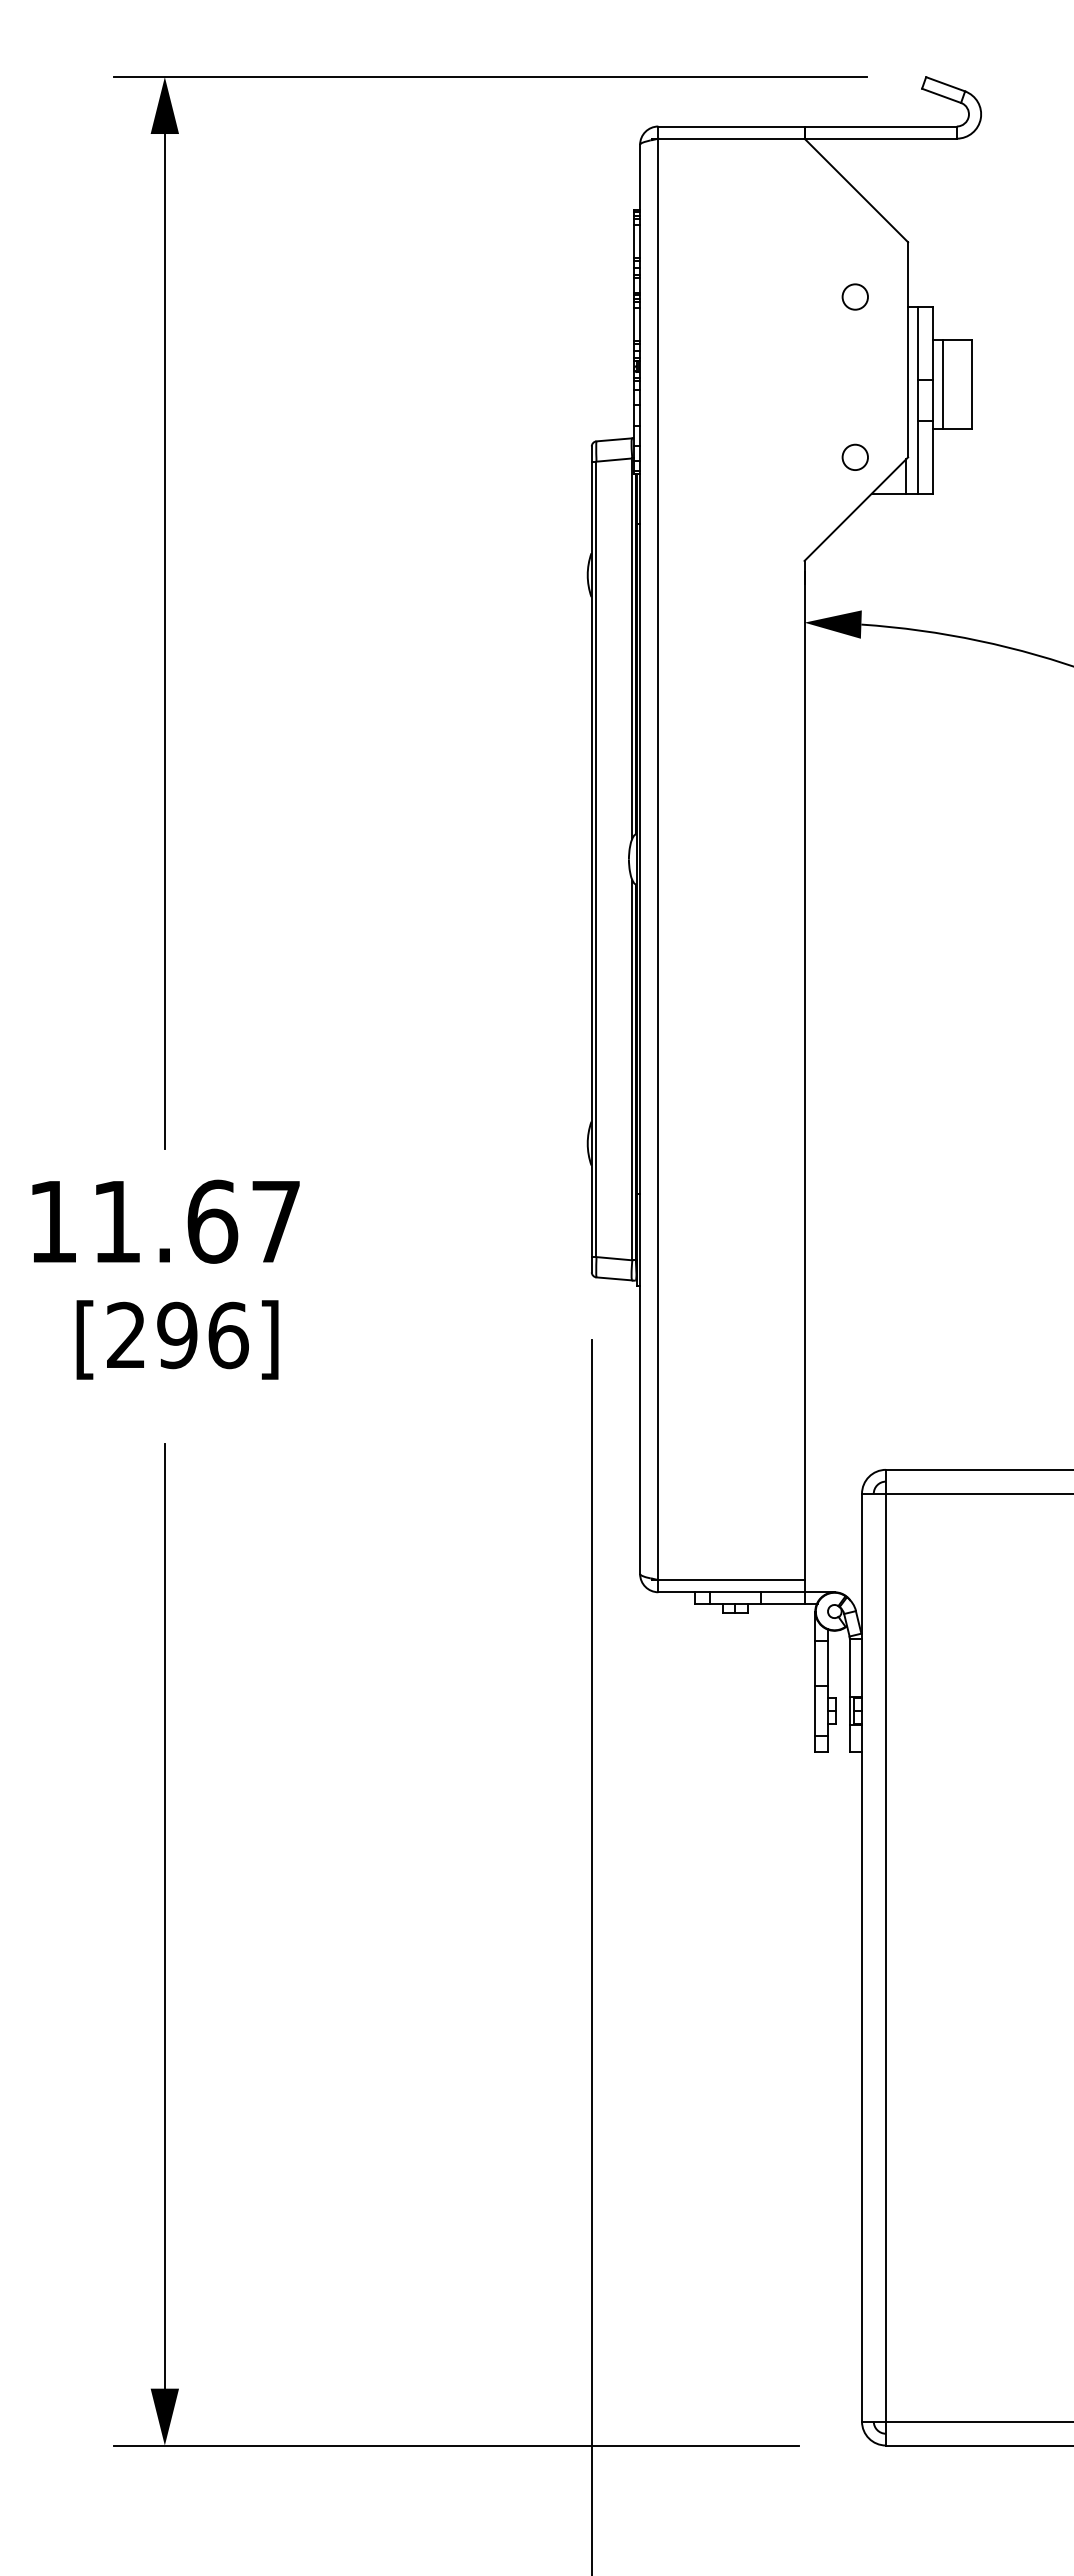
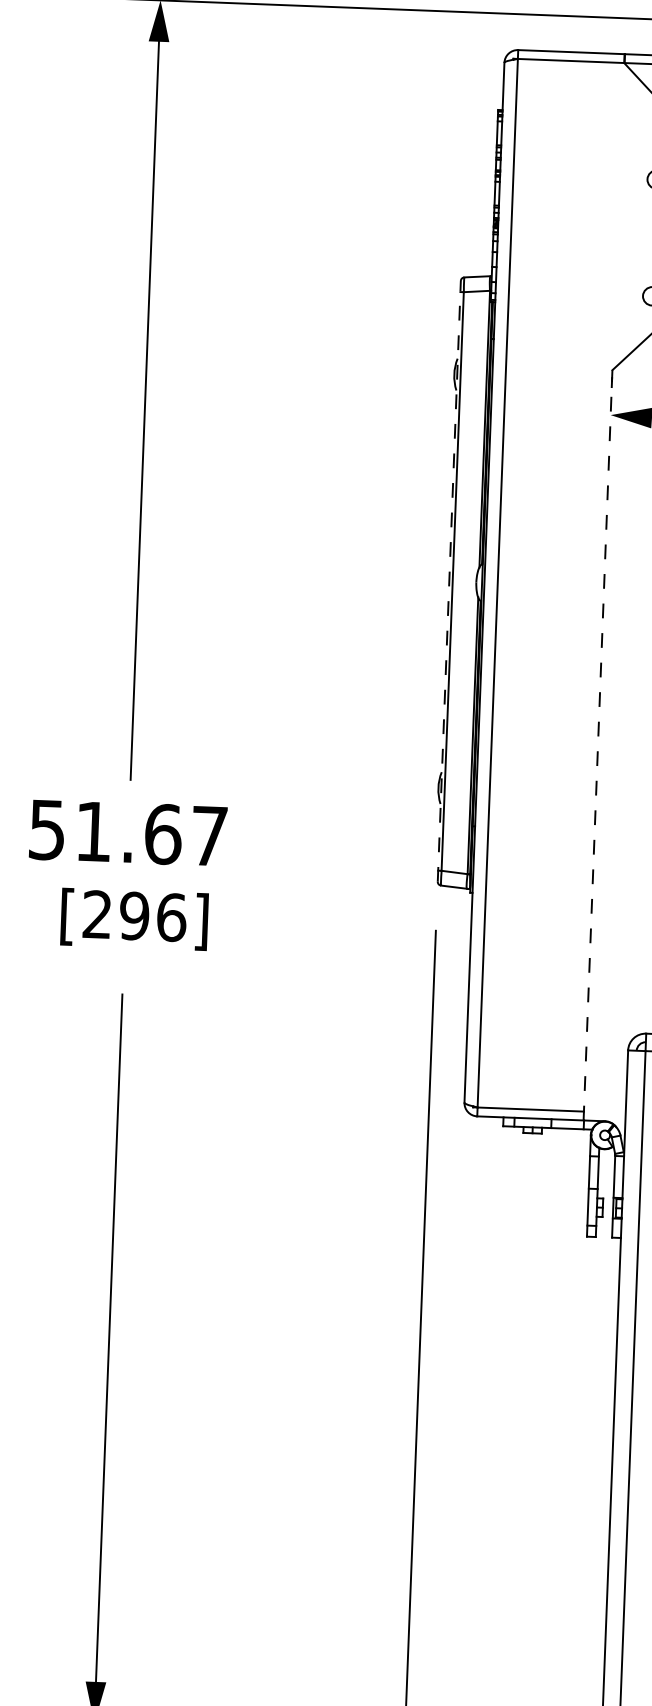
line: (591, 859) -> (449, 581), solid -> dashed
line: (804, 1076) -> (597, 745), solid -> dashed
text: (52, 1222) -> (46, 830), 11.67 -> 51.67

